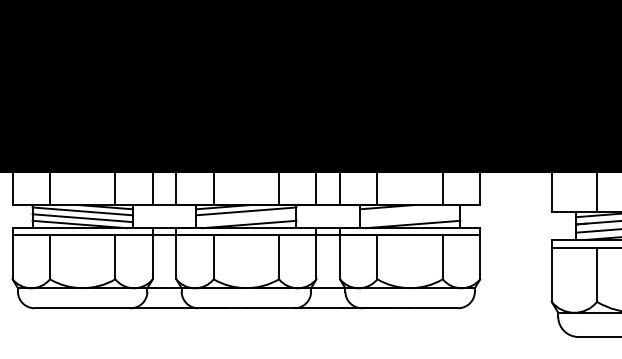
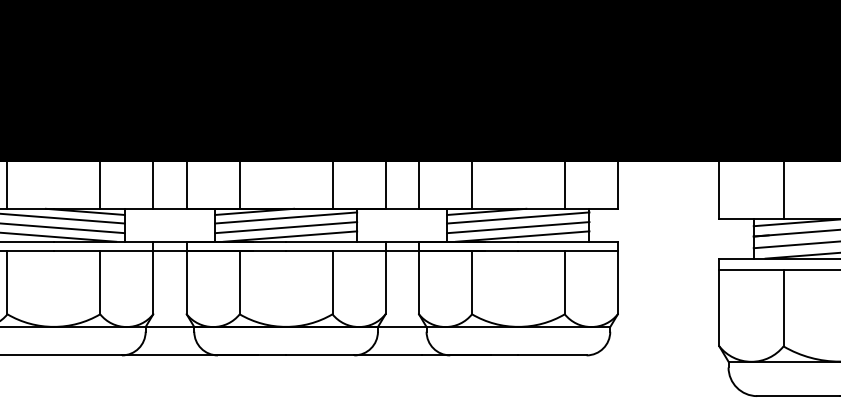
line: (410, 211) -> (518, 218), added
line: (246, 218) -> (286, 228), added
line: (410, 218) -> (518, 228), added

